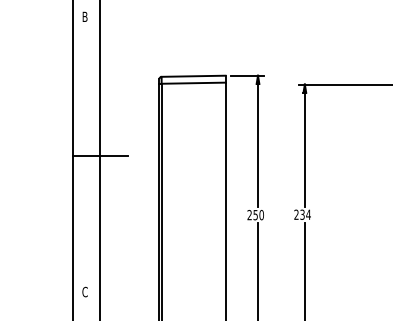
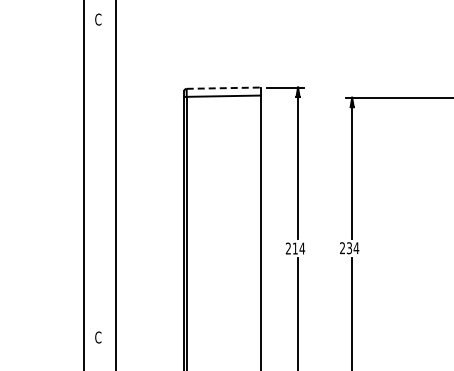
text: (85, 16) -> (98, 19), B -> C
line: (193, 76) -> (223, 88), solid -> dashed
line: (99, 156) -> (115, 180), removed
text: (258, 215) -> (298, 248), 250 -> 214

